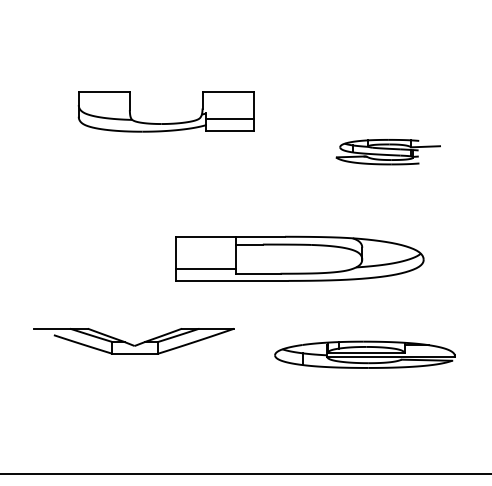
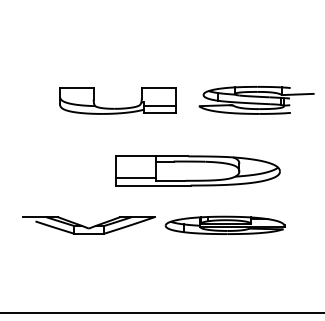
part: (165, 121) -> (117, 107), moved
part: (388, 152) -> (256, 100), size x1.67
part: (363, 353) -> (224, 224), moved

